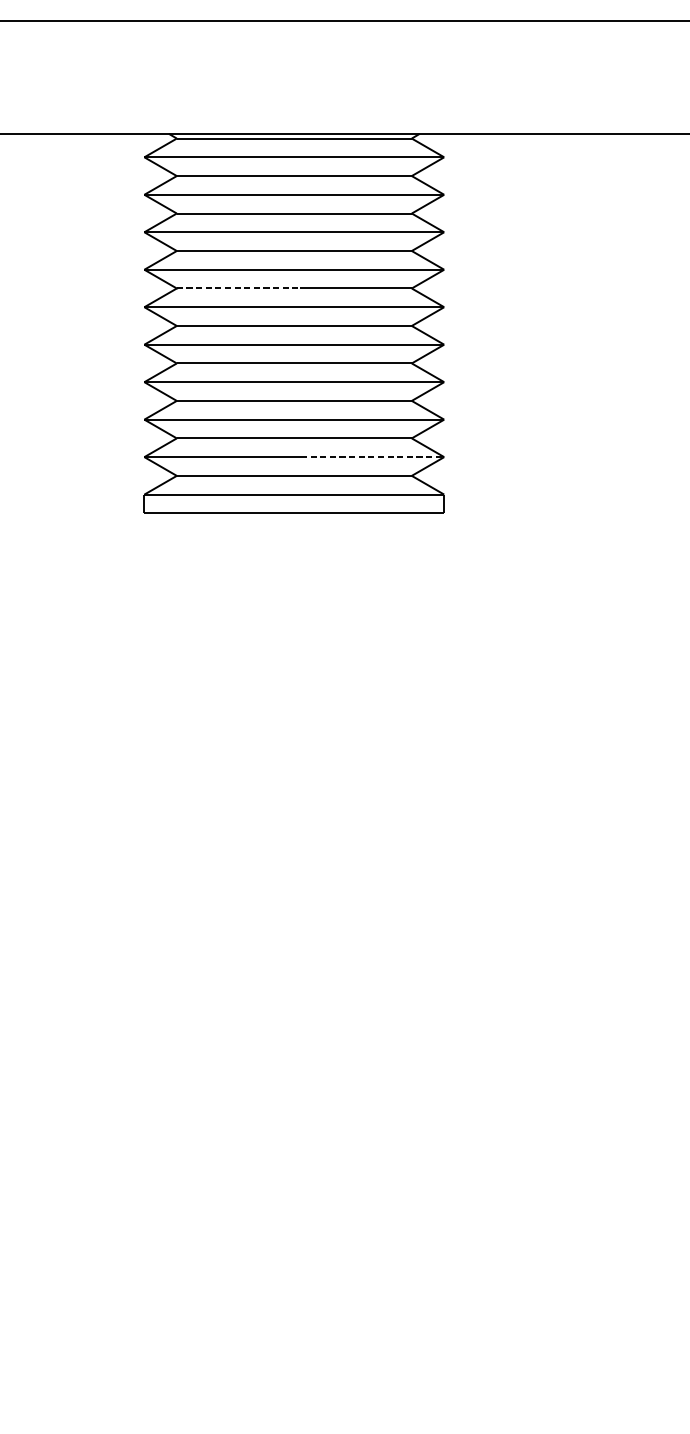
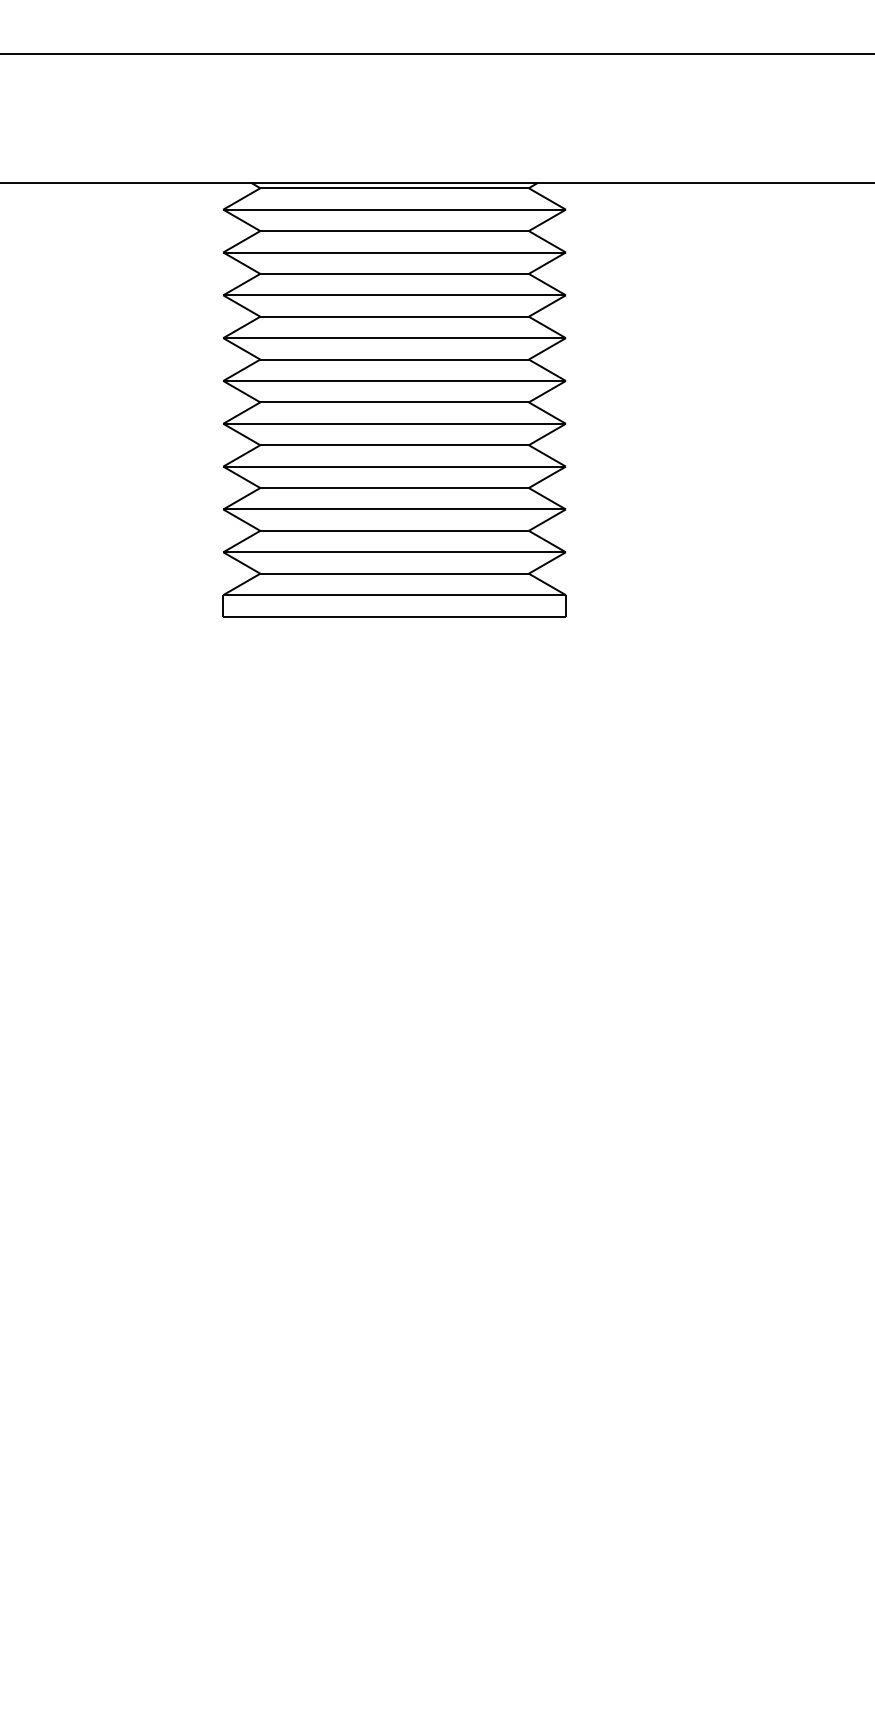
line: (237, 288) -> (329, 359), dashed -> solid
line: (372, 457) -> (484, 552), dashed -> solid

